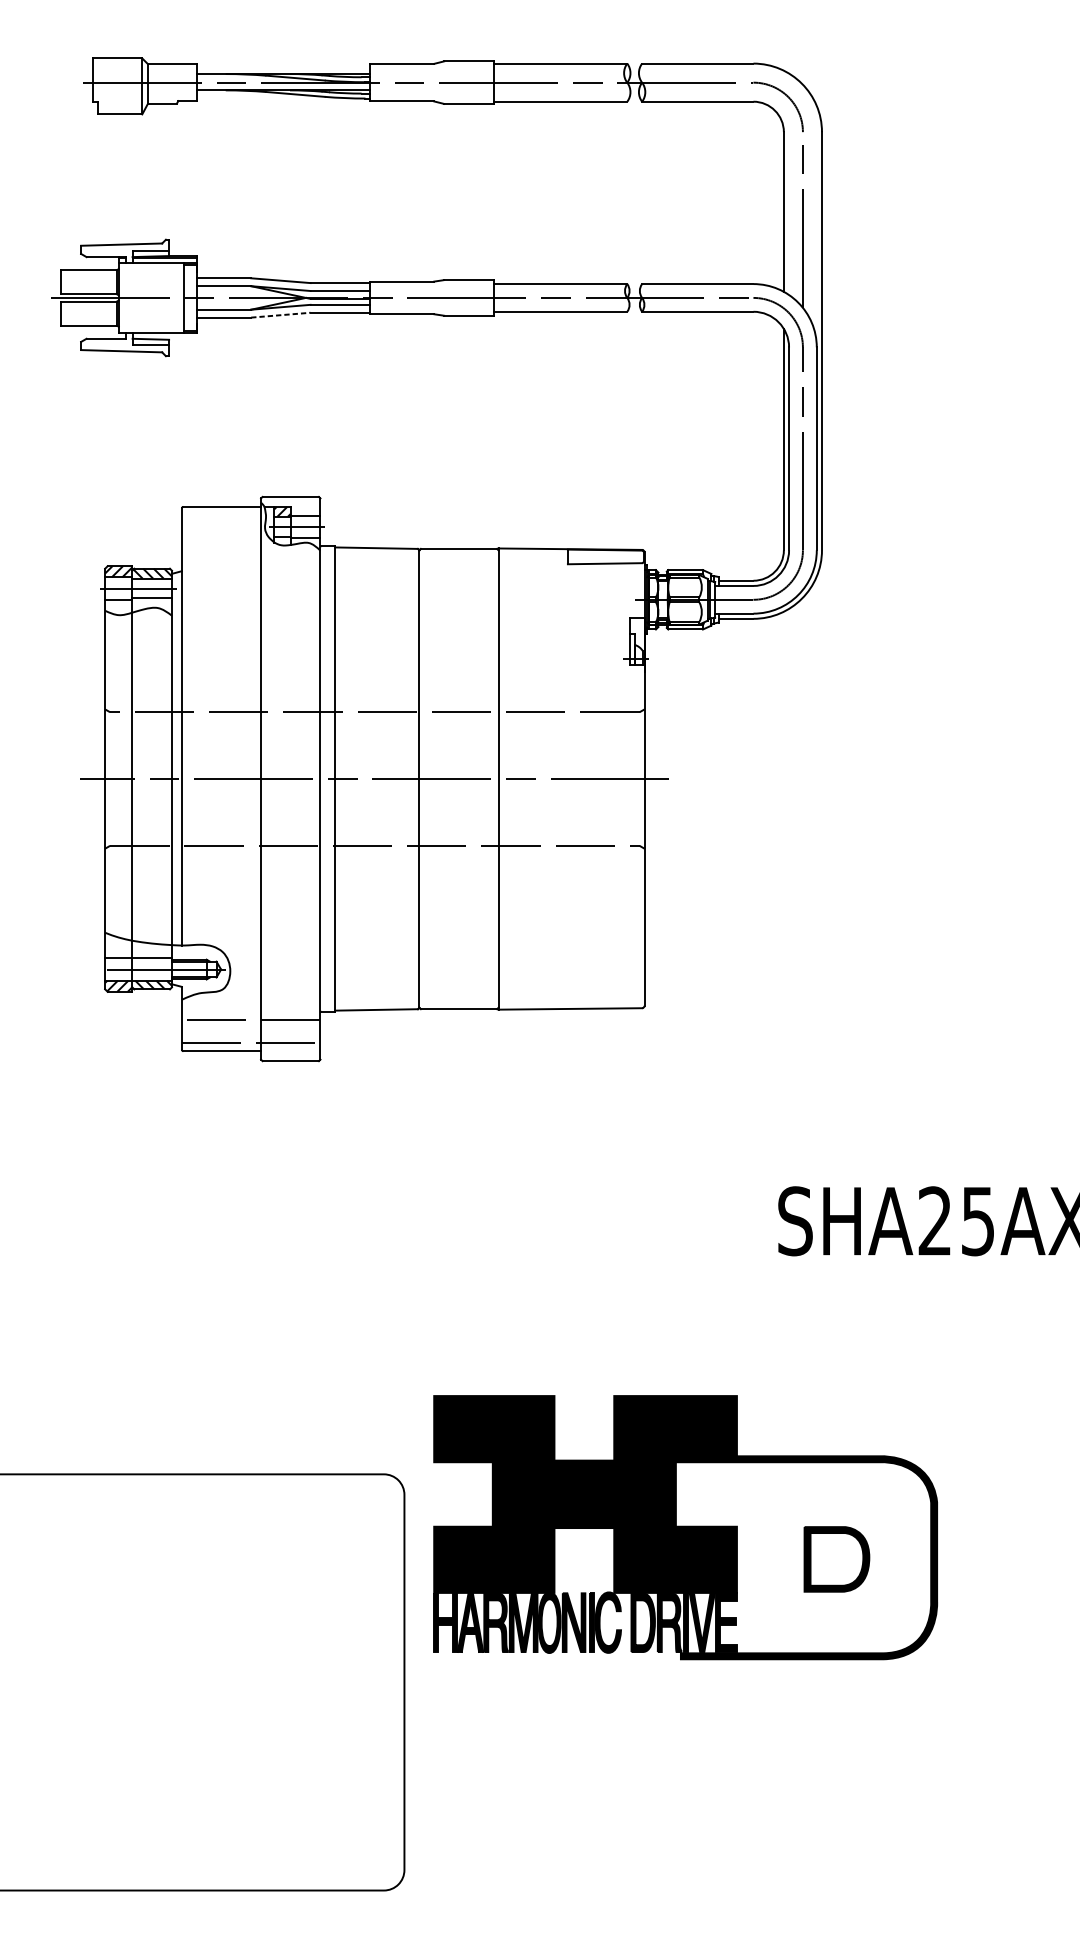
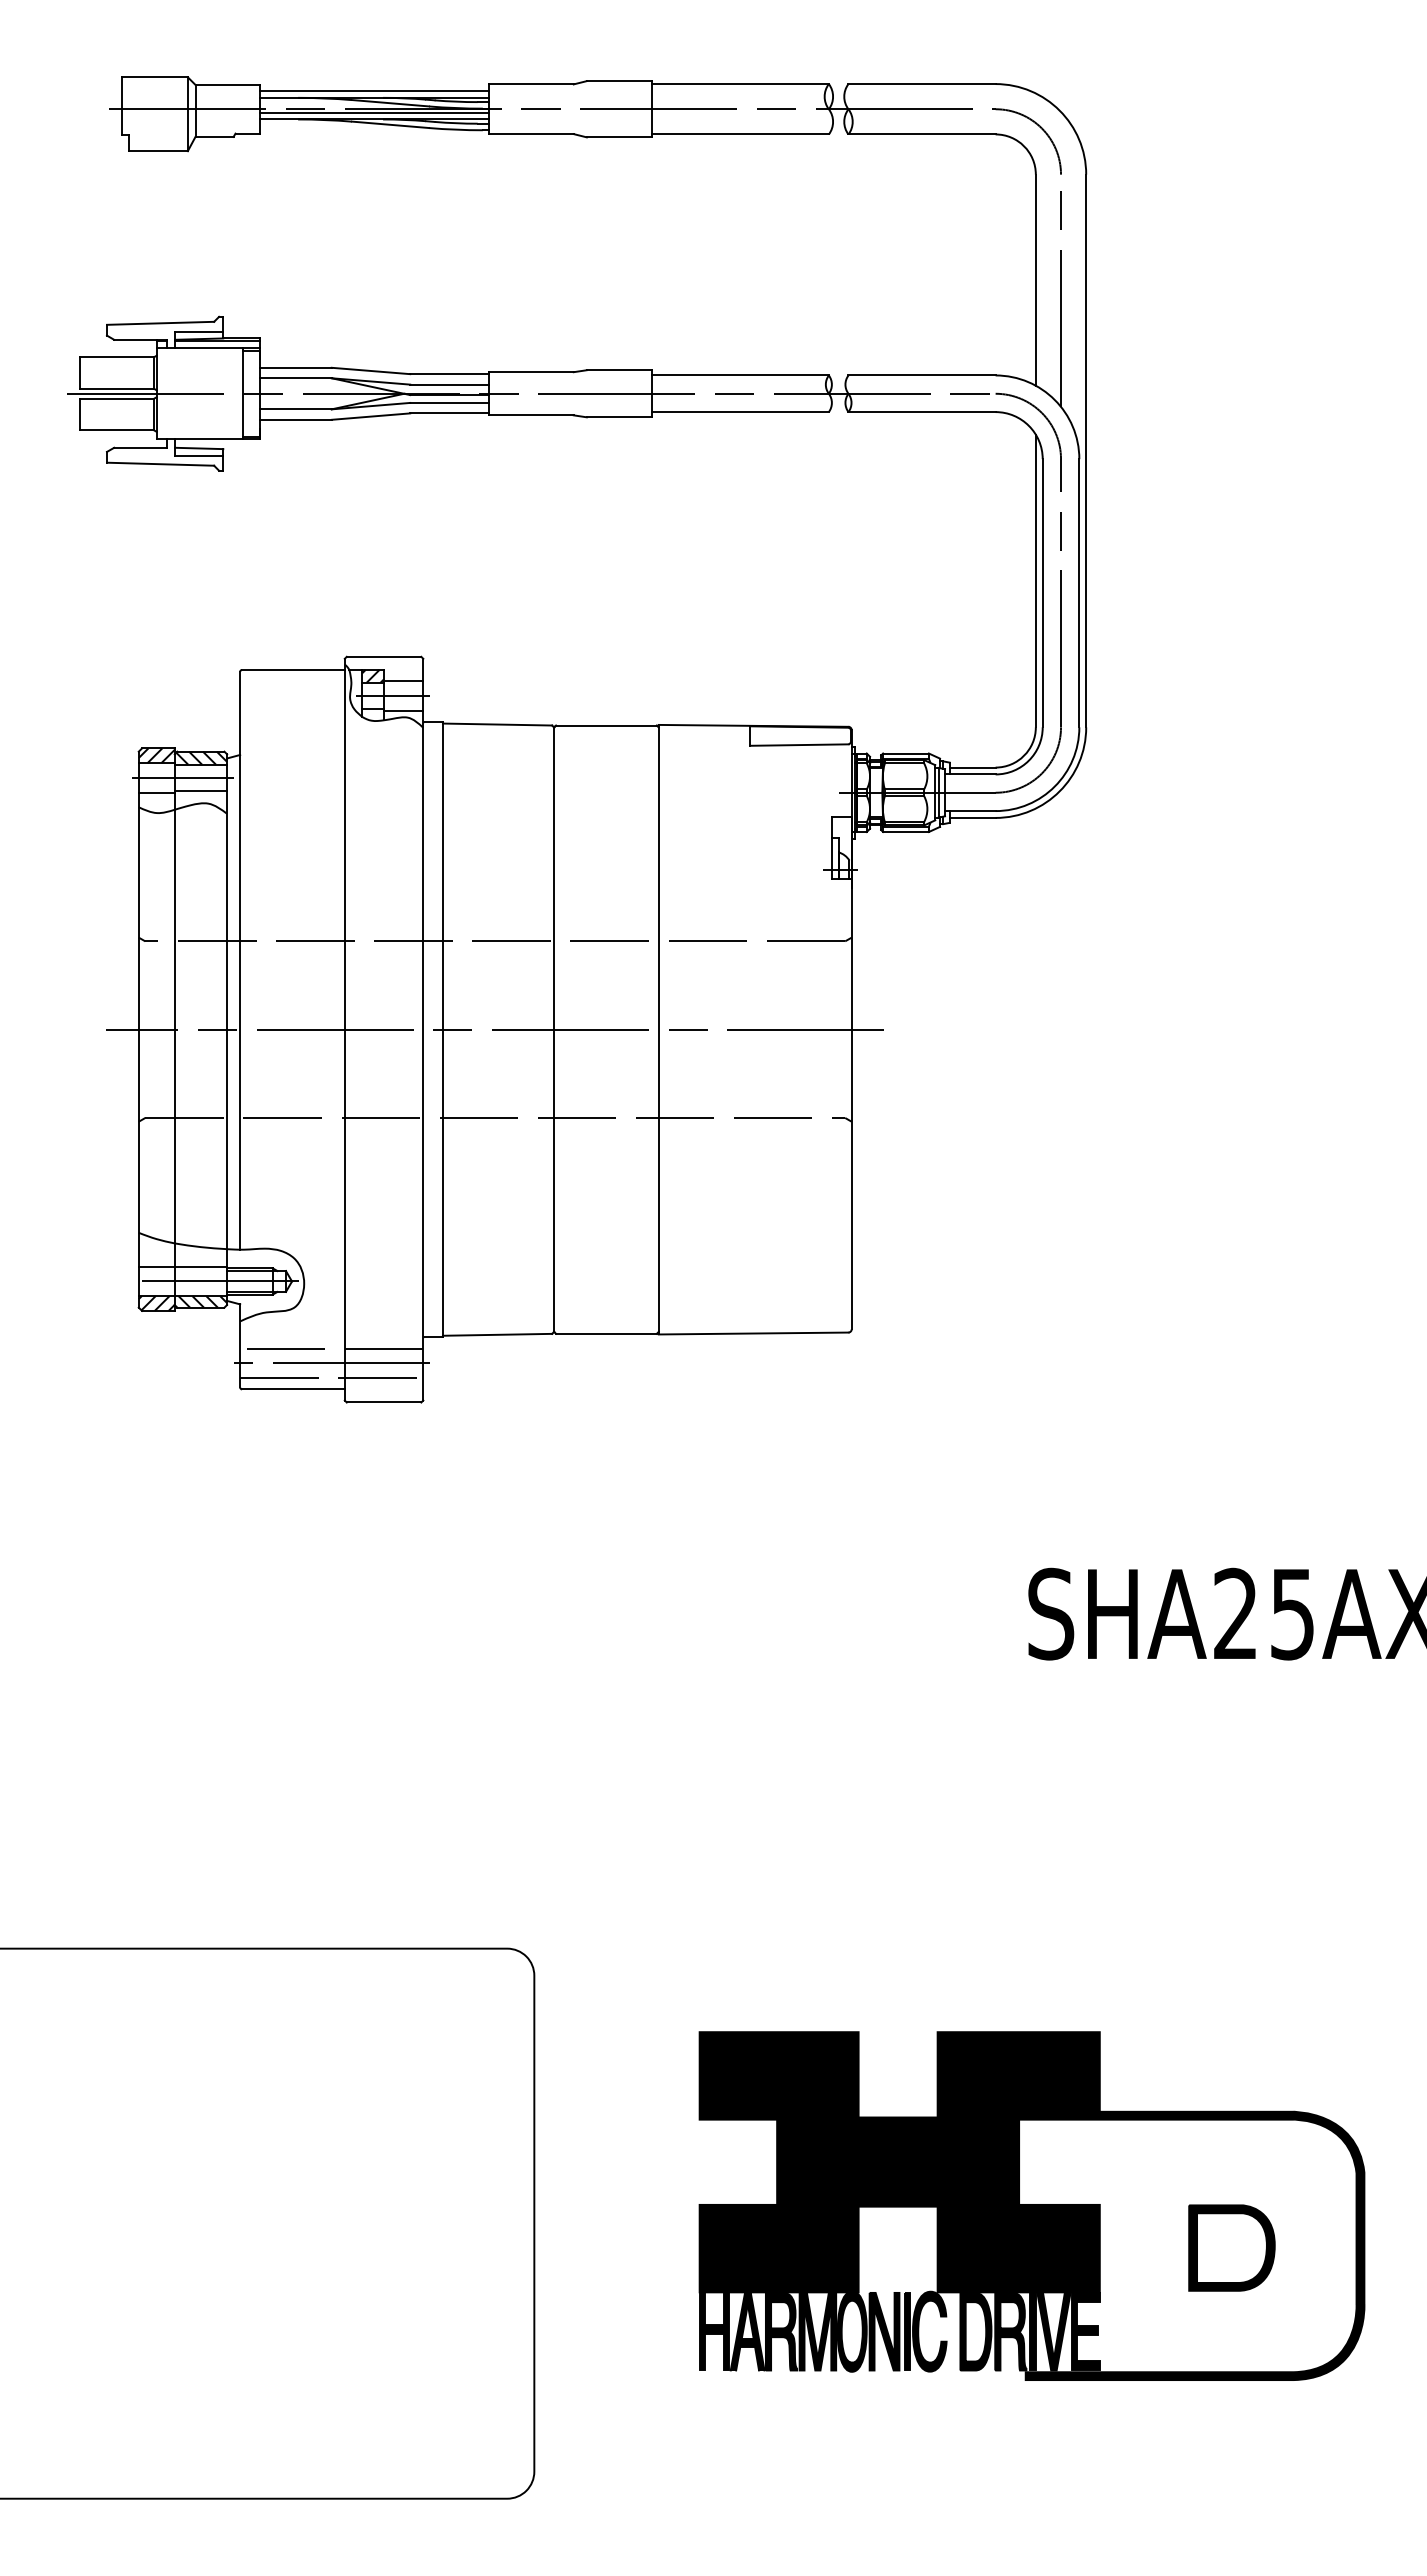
line: (282, 69) -> (373, 91), added
line: (282, 85) -> (373, 112), added
line: (281, 315) -> (371, 416), dashed -> solid
line: (250, 1031) -> (331, 1363), added
part: (685, 1527) -> (1031, 2205), moved

